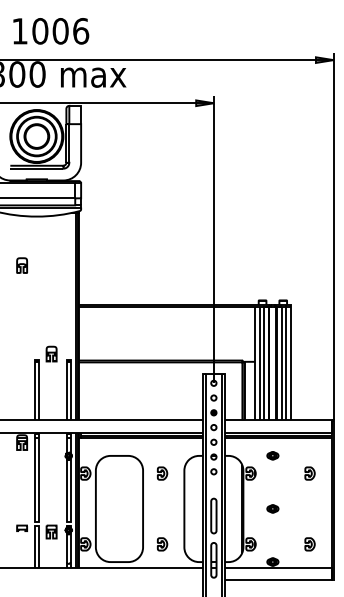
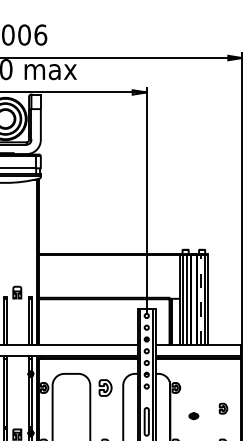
line: (281, 363) -> (200, 300), solid -> dashed
part: (272, 455) -> (193, 373), removed
part: (162, 473) -> (105, 387), size x1.6
part: (309, 473) -> (223, 408), moved

